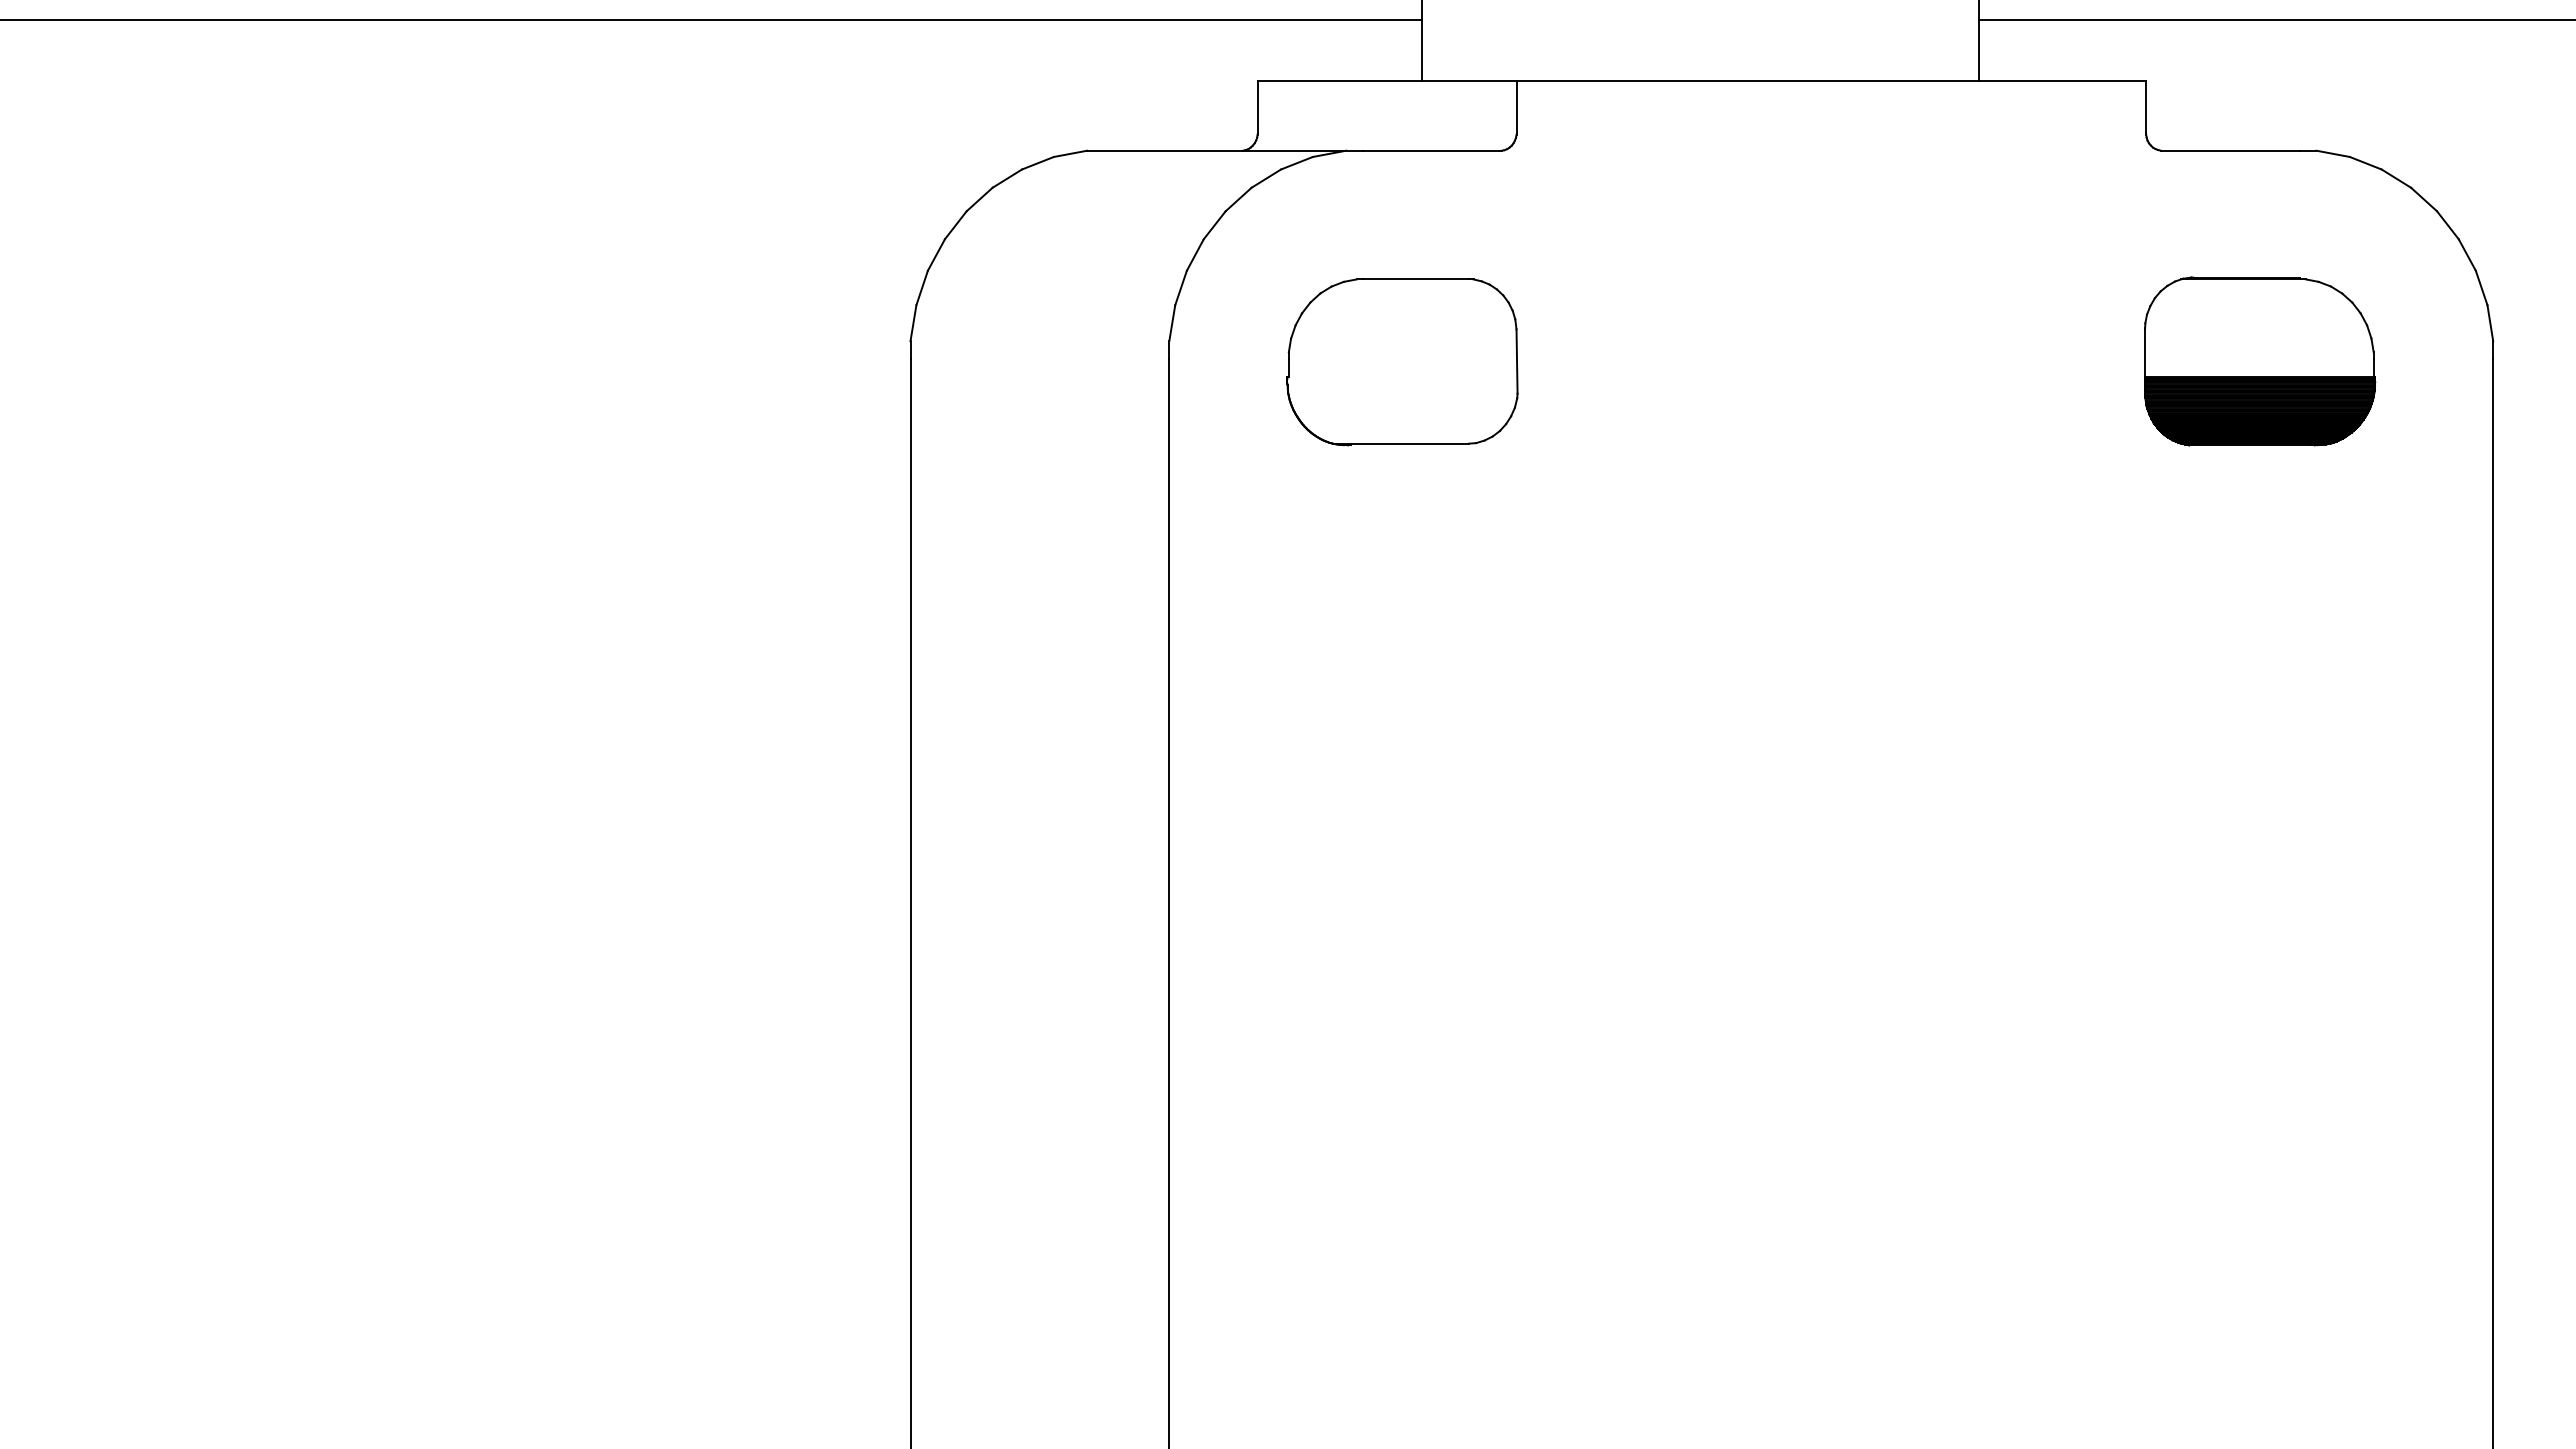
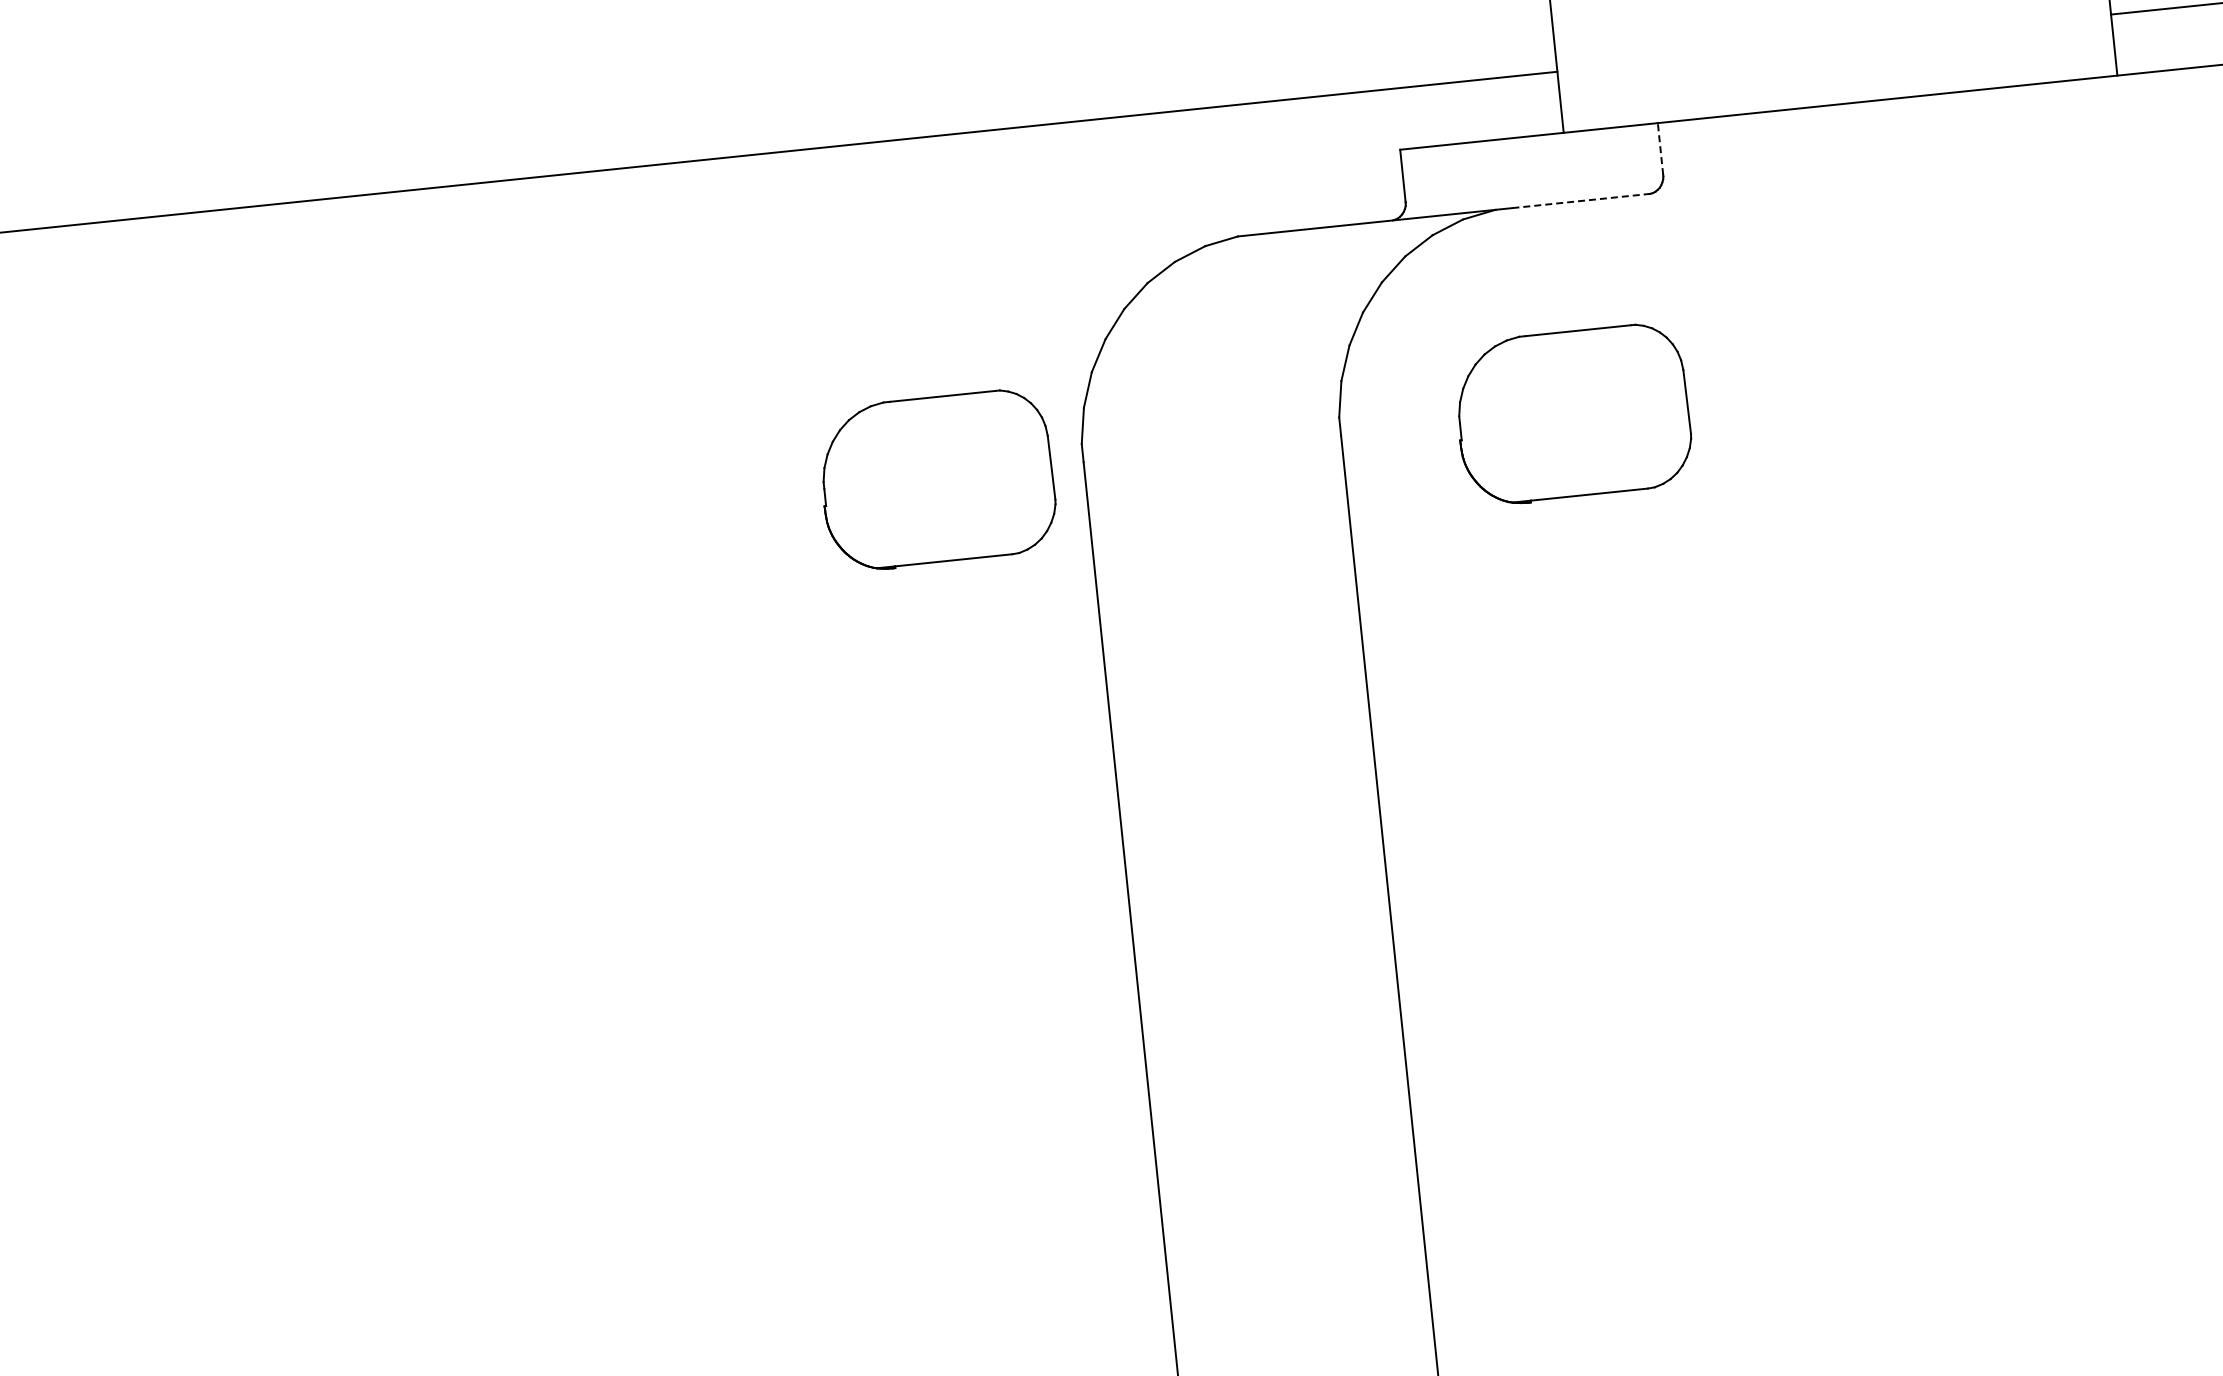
line: (1516, 106) -> (1660, 148), solid -> dashed
line: (1431, 150) -> (1580, 200), solid -> dashed
part: (763, 362) -> (937, 480), added

